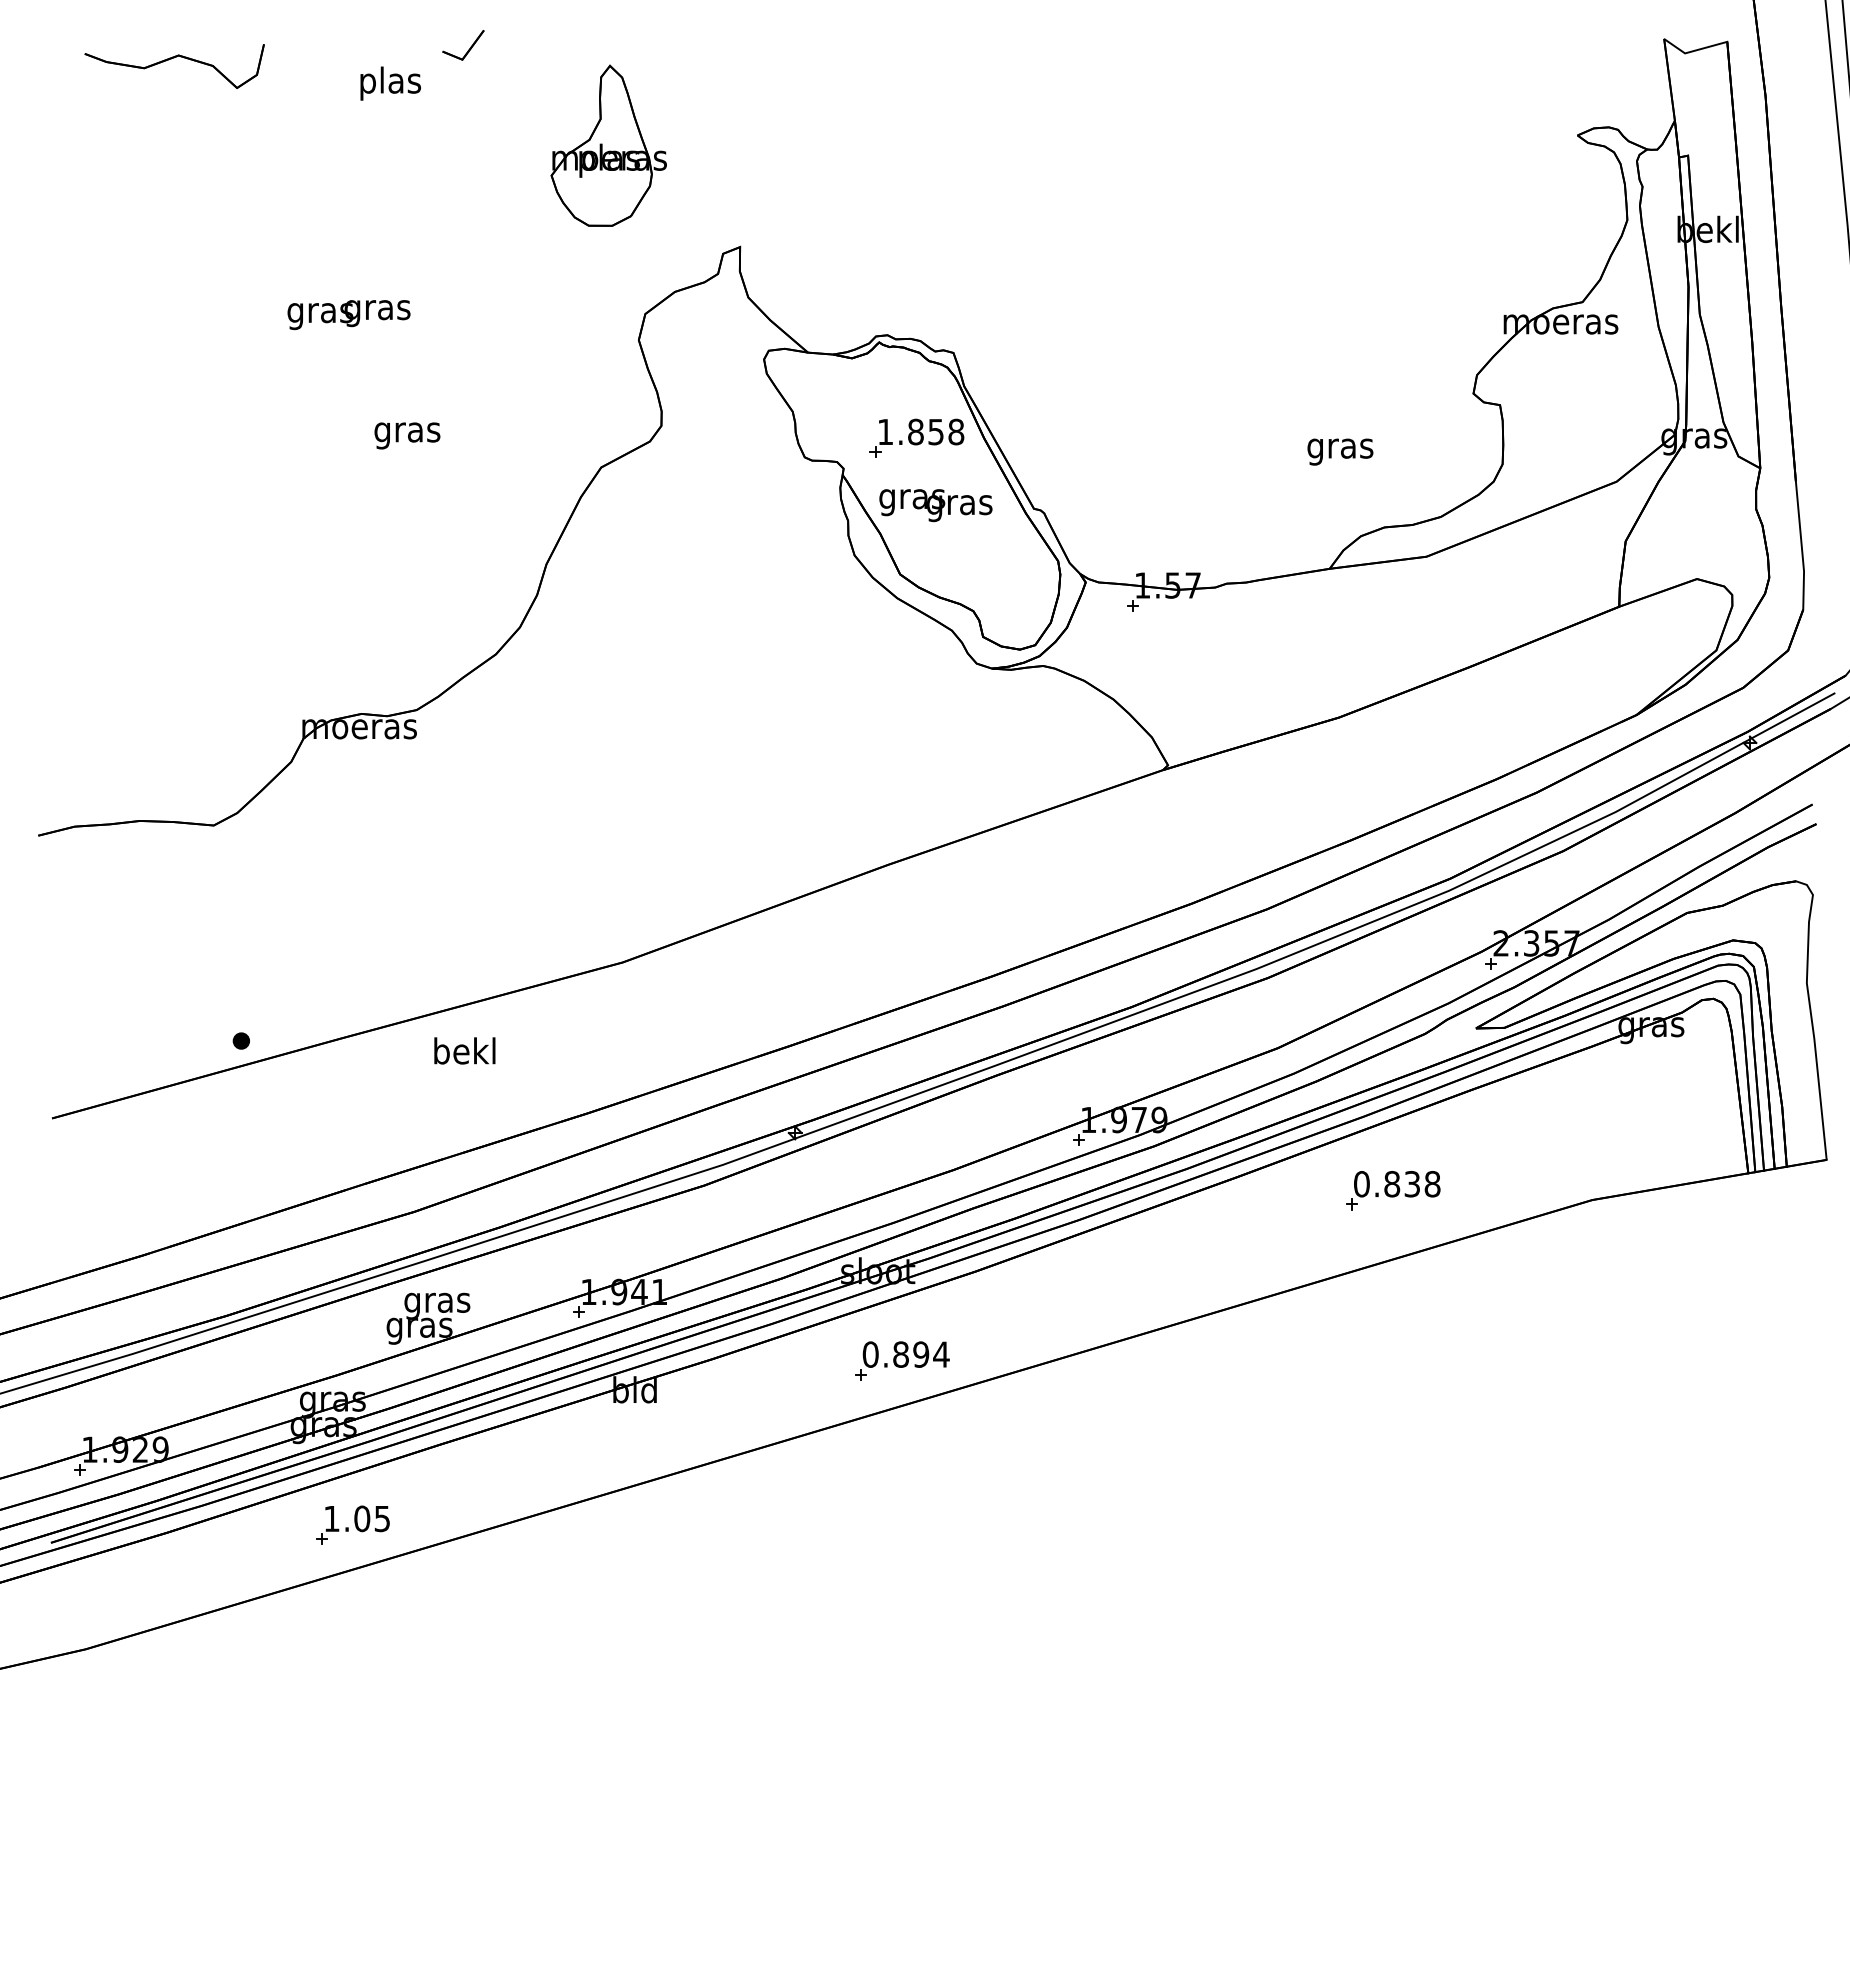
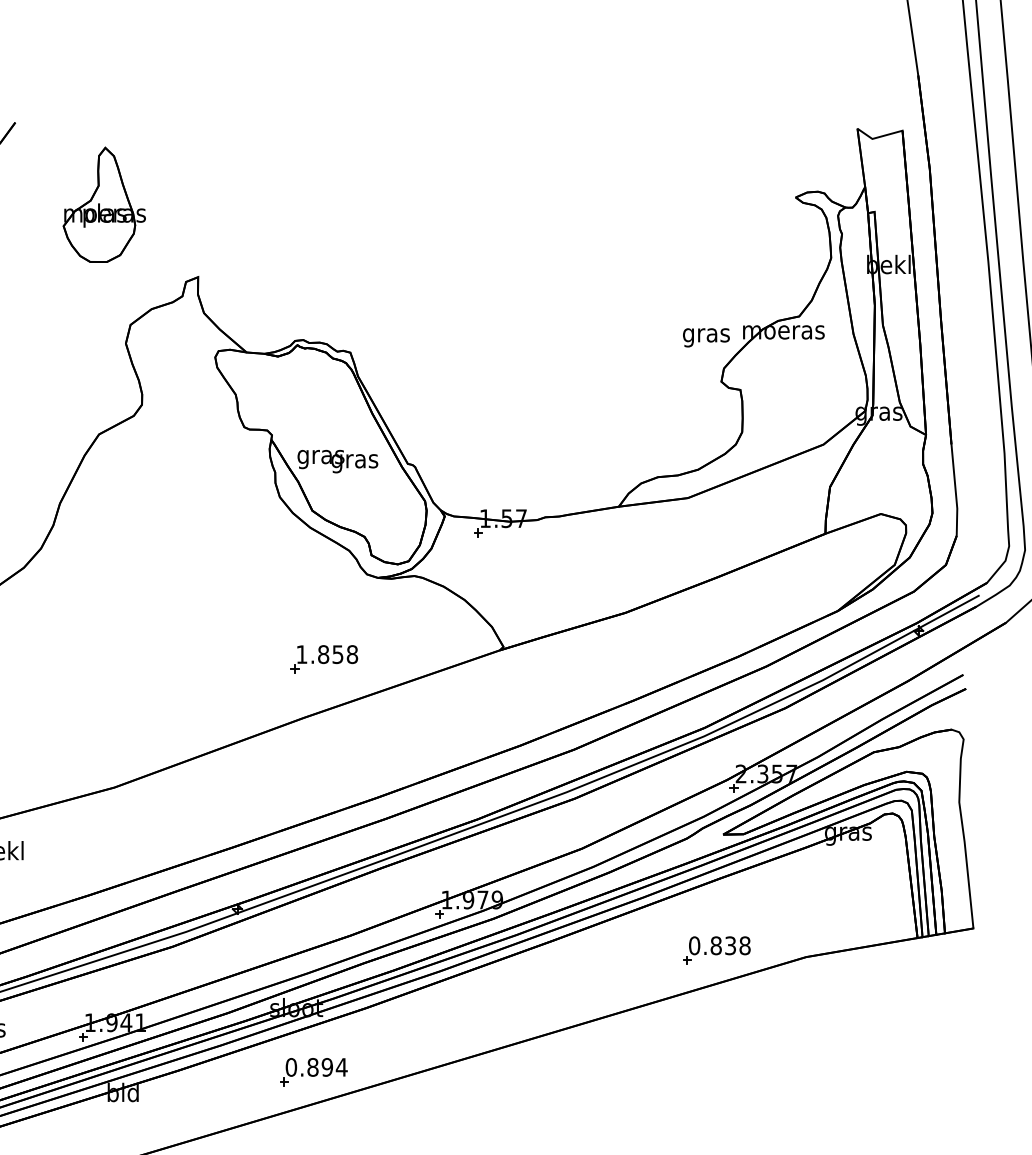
part: (916, 437) -> (324, 658), moved
text: (1340, 451) -> (706, 337), moved
part: (1393, 1190) -> (717, 950), moved

